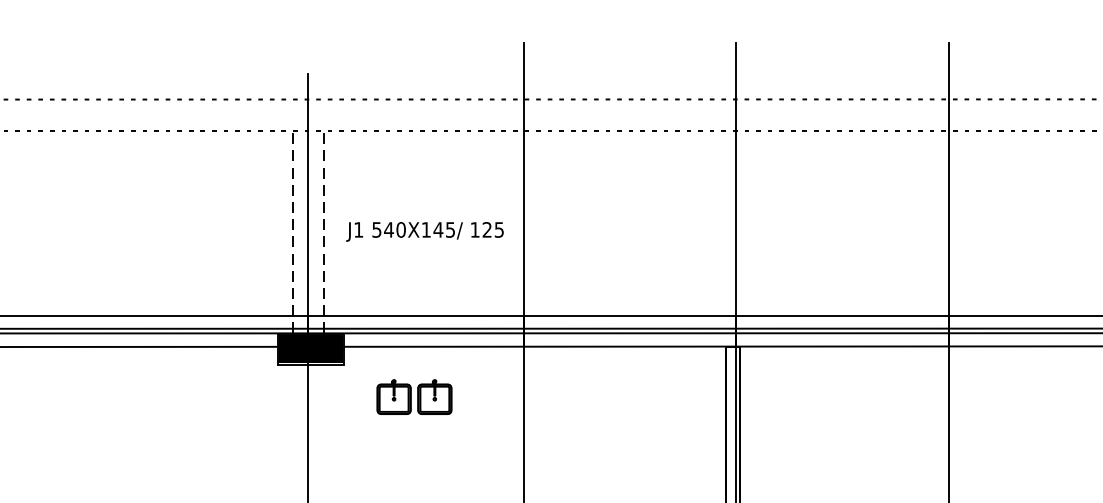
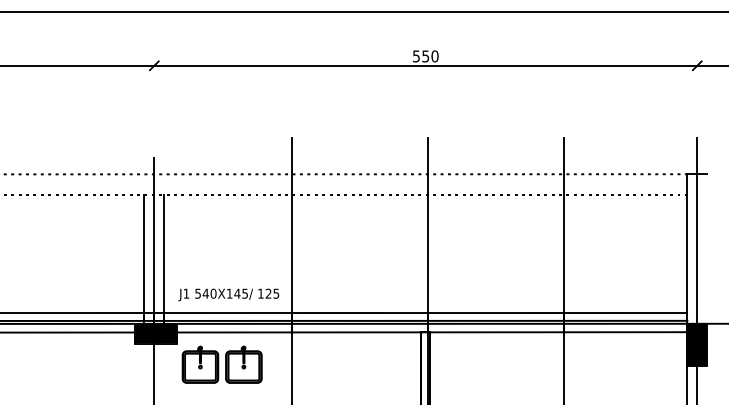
text: (424, 231) -> (228, 294), moved
line: (293, 232) -> (144, 259), dashed -> solid
line: (324, 232) -> (164, 259), dashed -> solid
part: (413, 396) -> (221, 364), size x1.67

